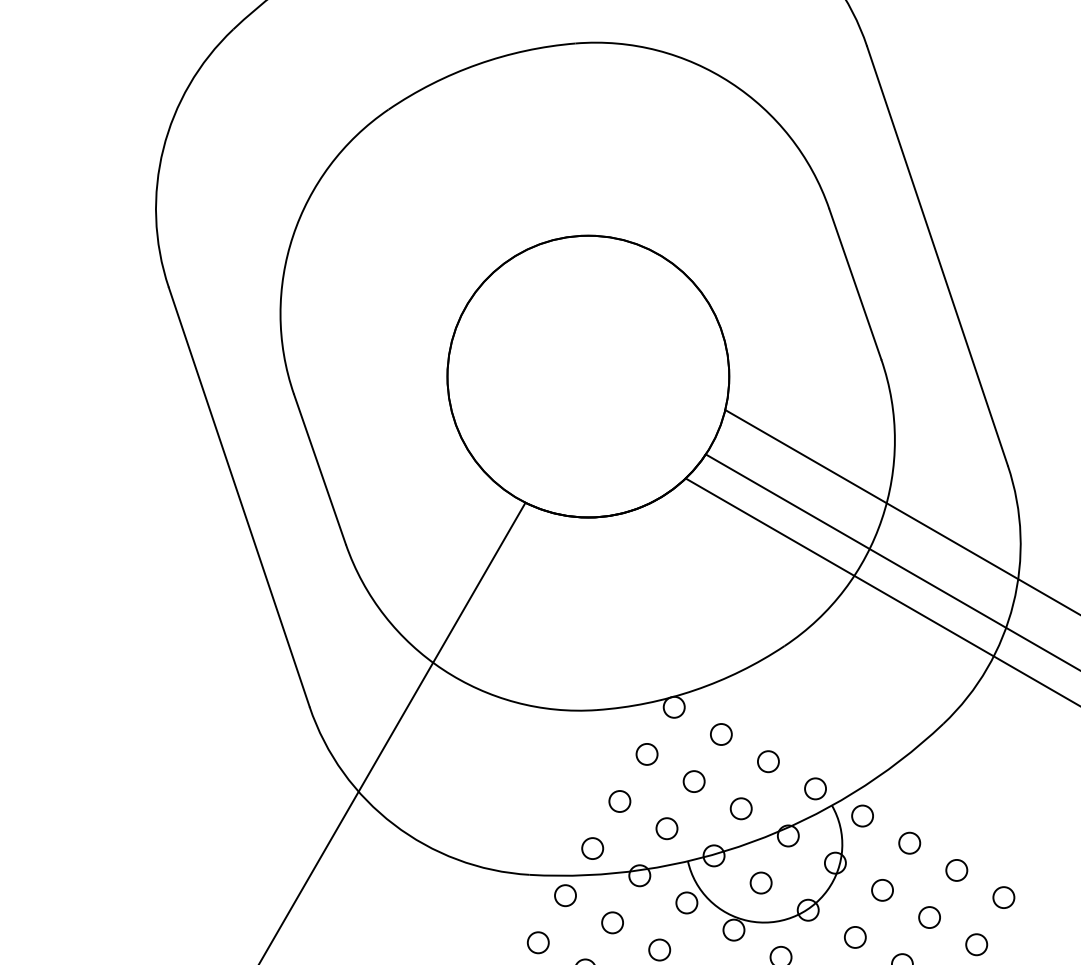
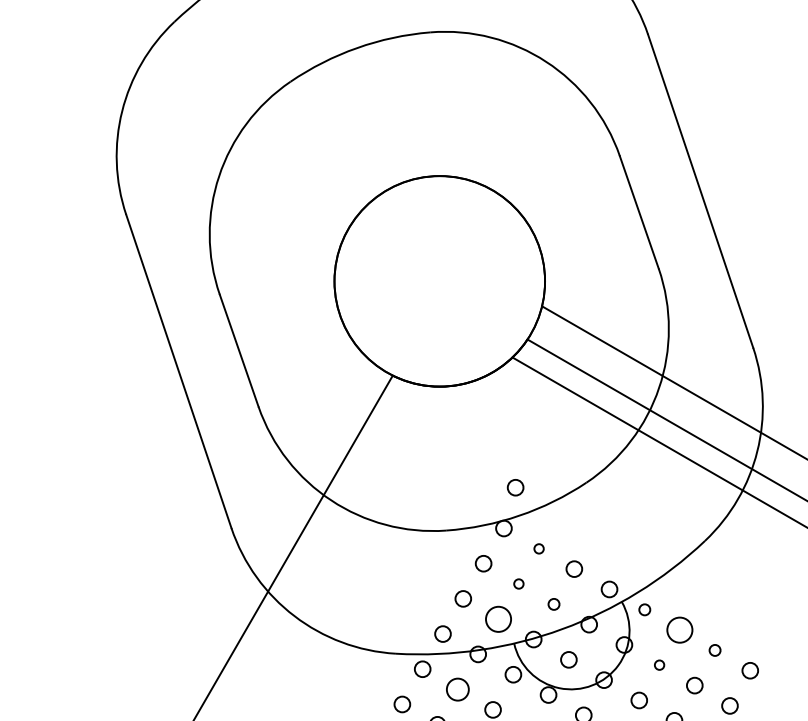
circle: (689, 652) -> (515, 487), added
circle: (720, 734) -> (538, 548), size x0.6
circle: (693, 780) -> (518, 583), size x0.6
circle: (740, 808) -> (553, 604), size x0.7
circle: (862, 815) -> (644, 609), size x0.7
circle: (666, 827) -> (498, 618), size x1.6
circle: (909, 842) -> (679, 629), size x1.6
circle: (955, 870) -> (714, 650), size x0.7
circle: (882, 889) -> (659, 664), size x0.6
circle: (612, 922) -> (457, 689), size x1.4

